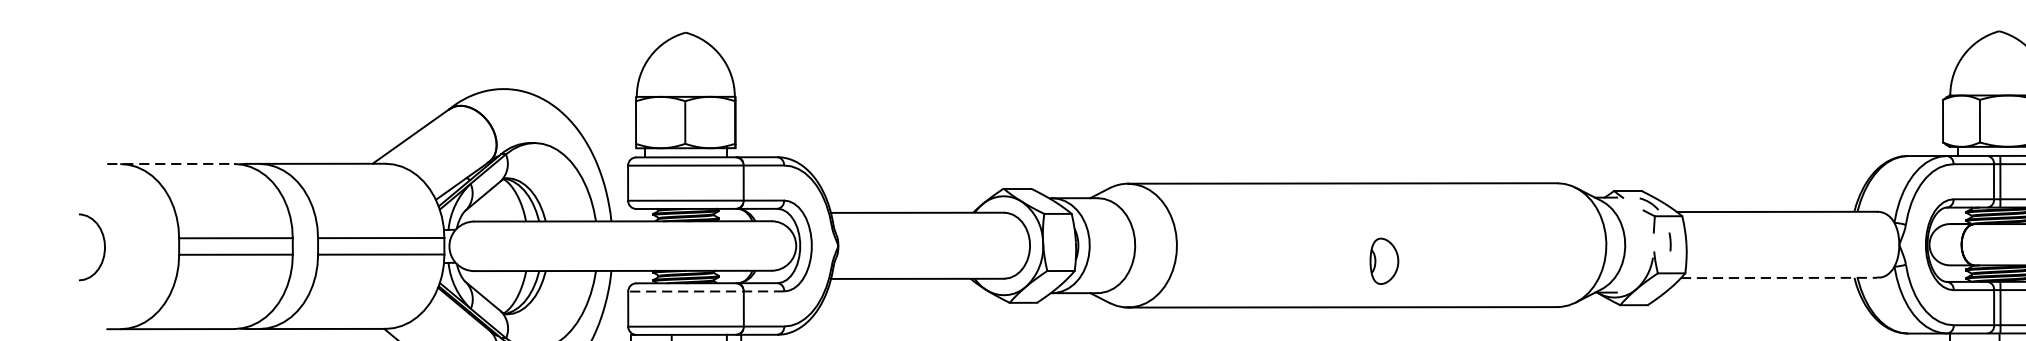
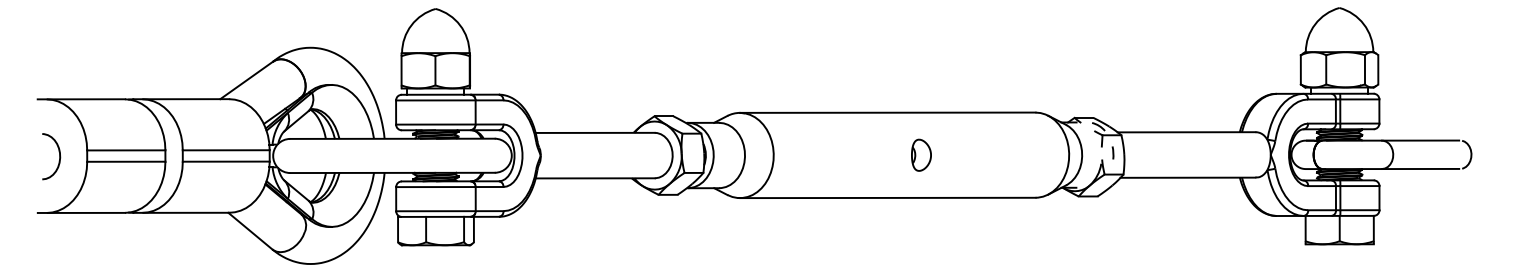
line: (170, 164) -> (81, 99), dashed -> solid
curve: (104, 247) -> (59, 156), moved
part: (1384, 260) -> (921, 154), moved
line: (1779, 277) -> (1188, 177), dashed -> solid
line: (705, 292) -> (449, 187), dashed -> solid

